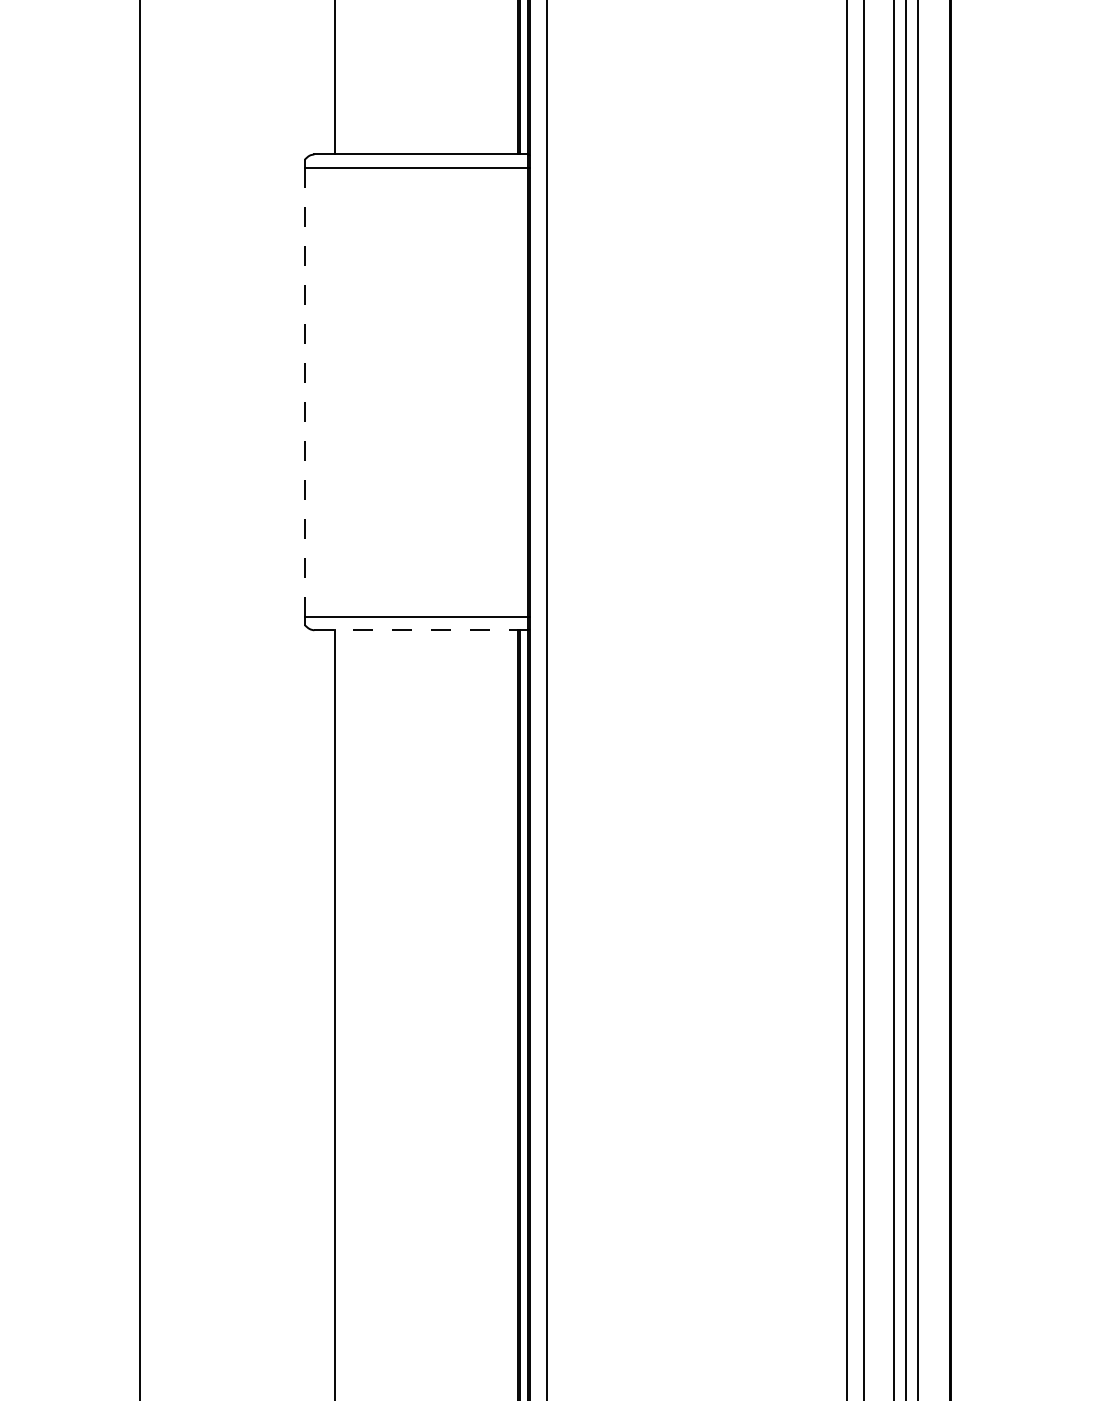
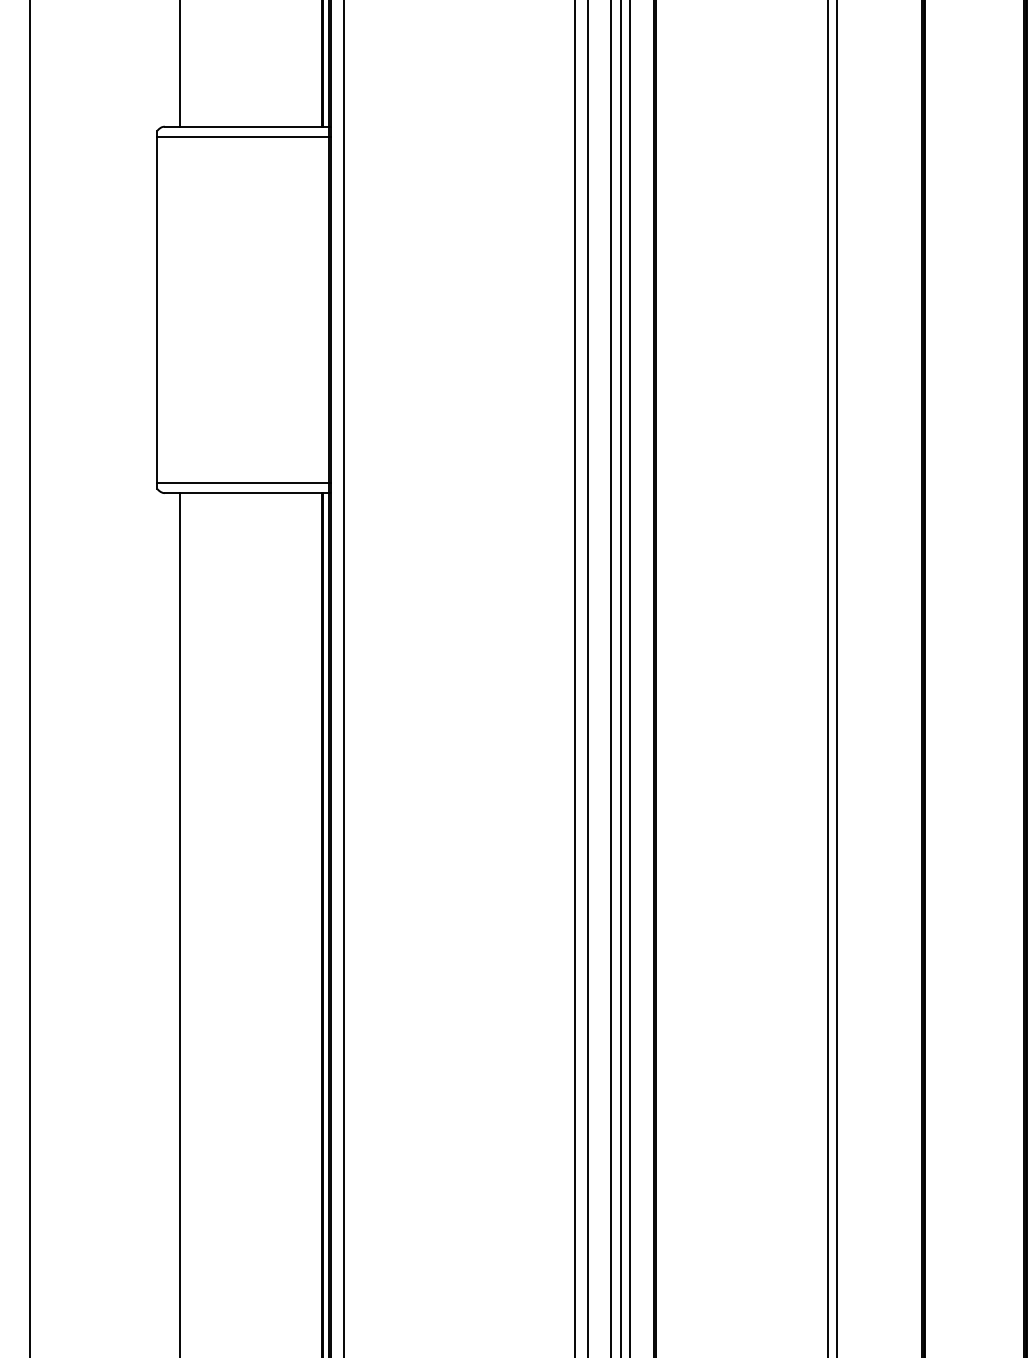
line: (304, 391) -> (157, 309), dashed -> solid
line: (421, 630) -> (247, 493), dashed -> solid

